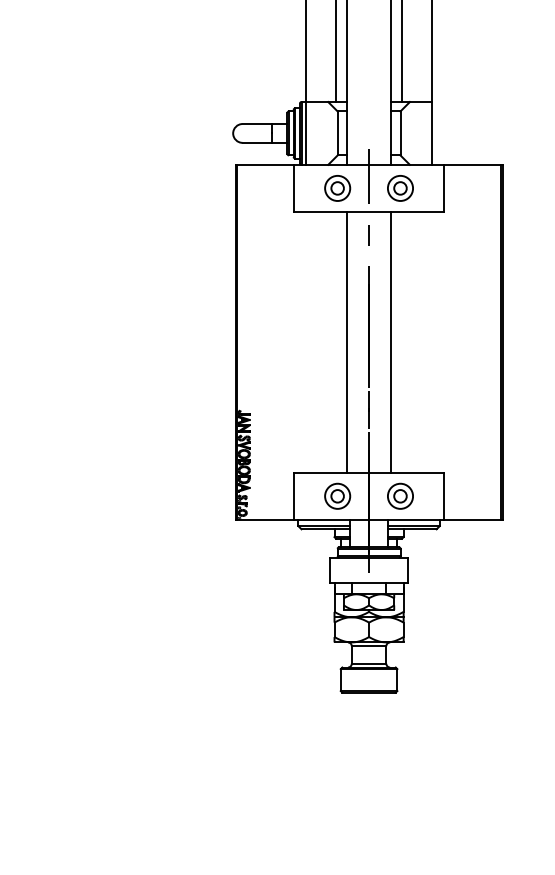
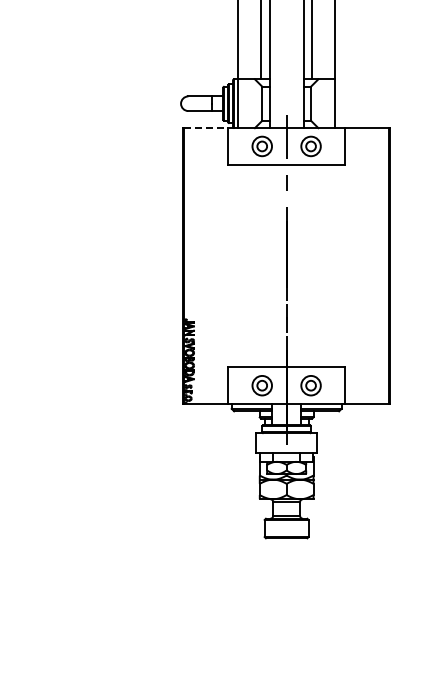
line: (265, 165) -> (206, 128), solid -> dashed
line: (346, 341) -> (269, 265), removed
line: (390, 341) -> (303, 265), removed

